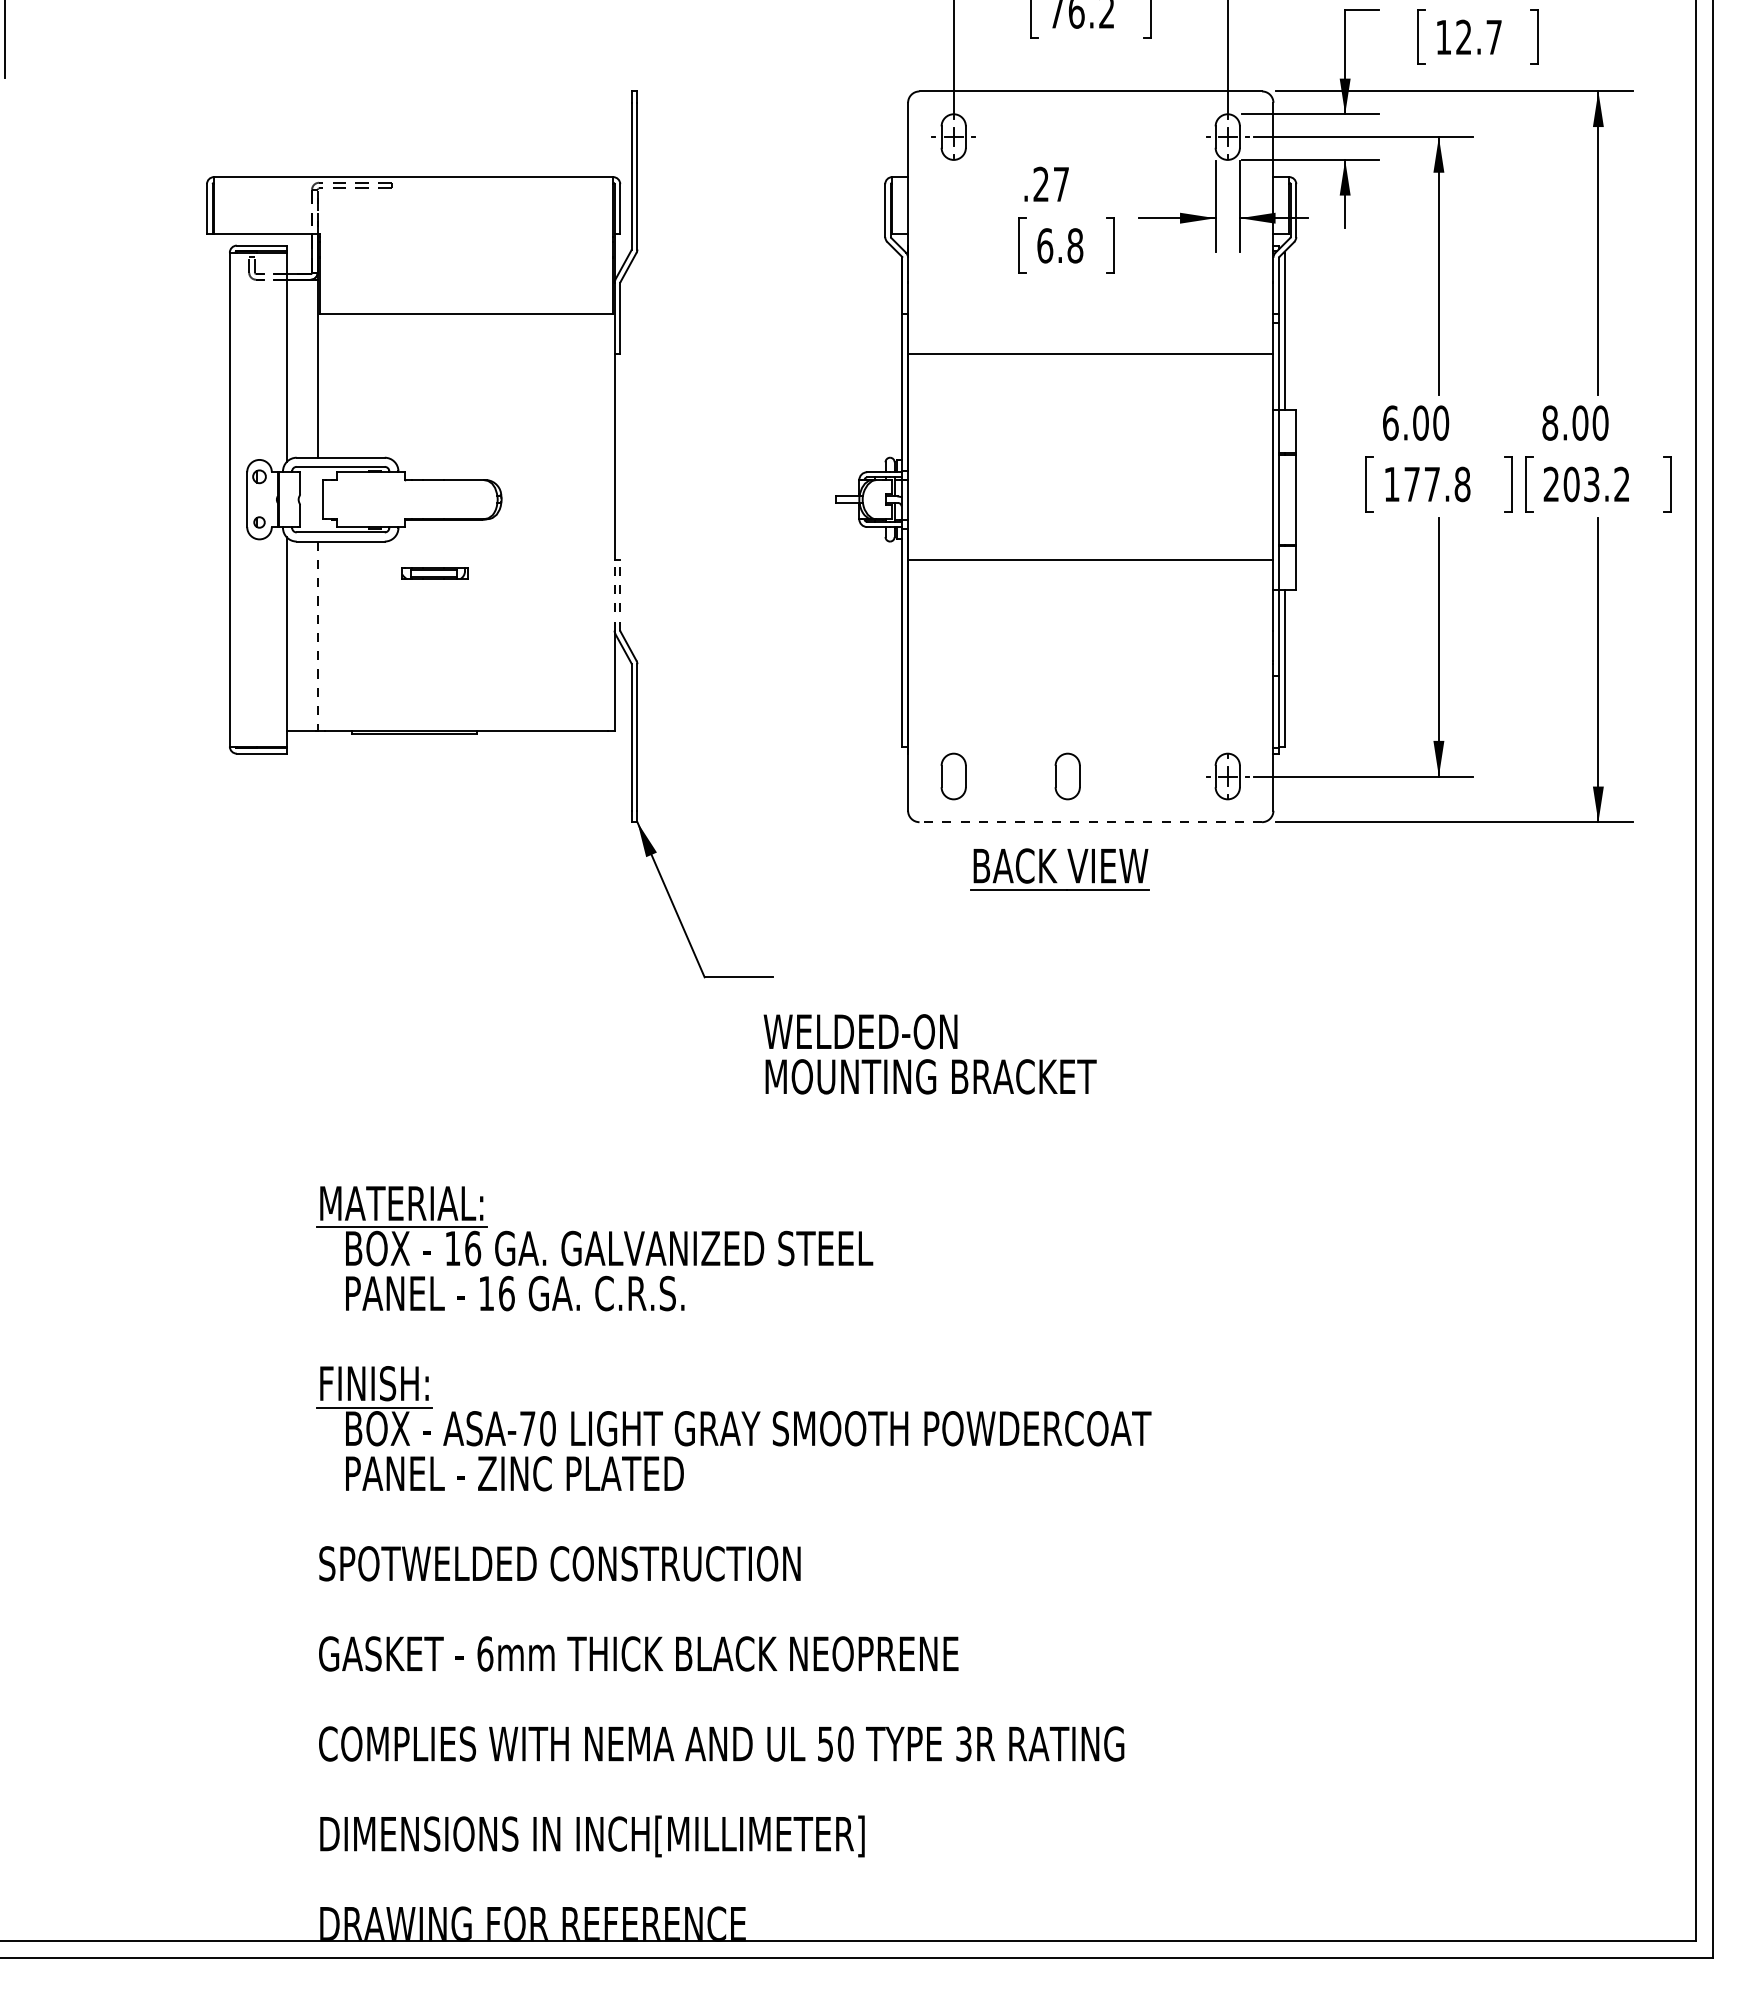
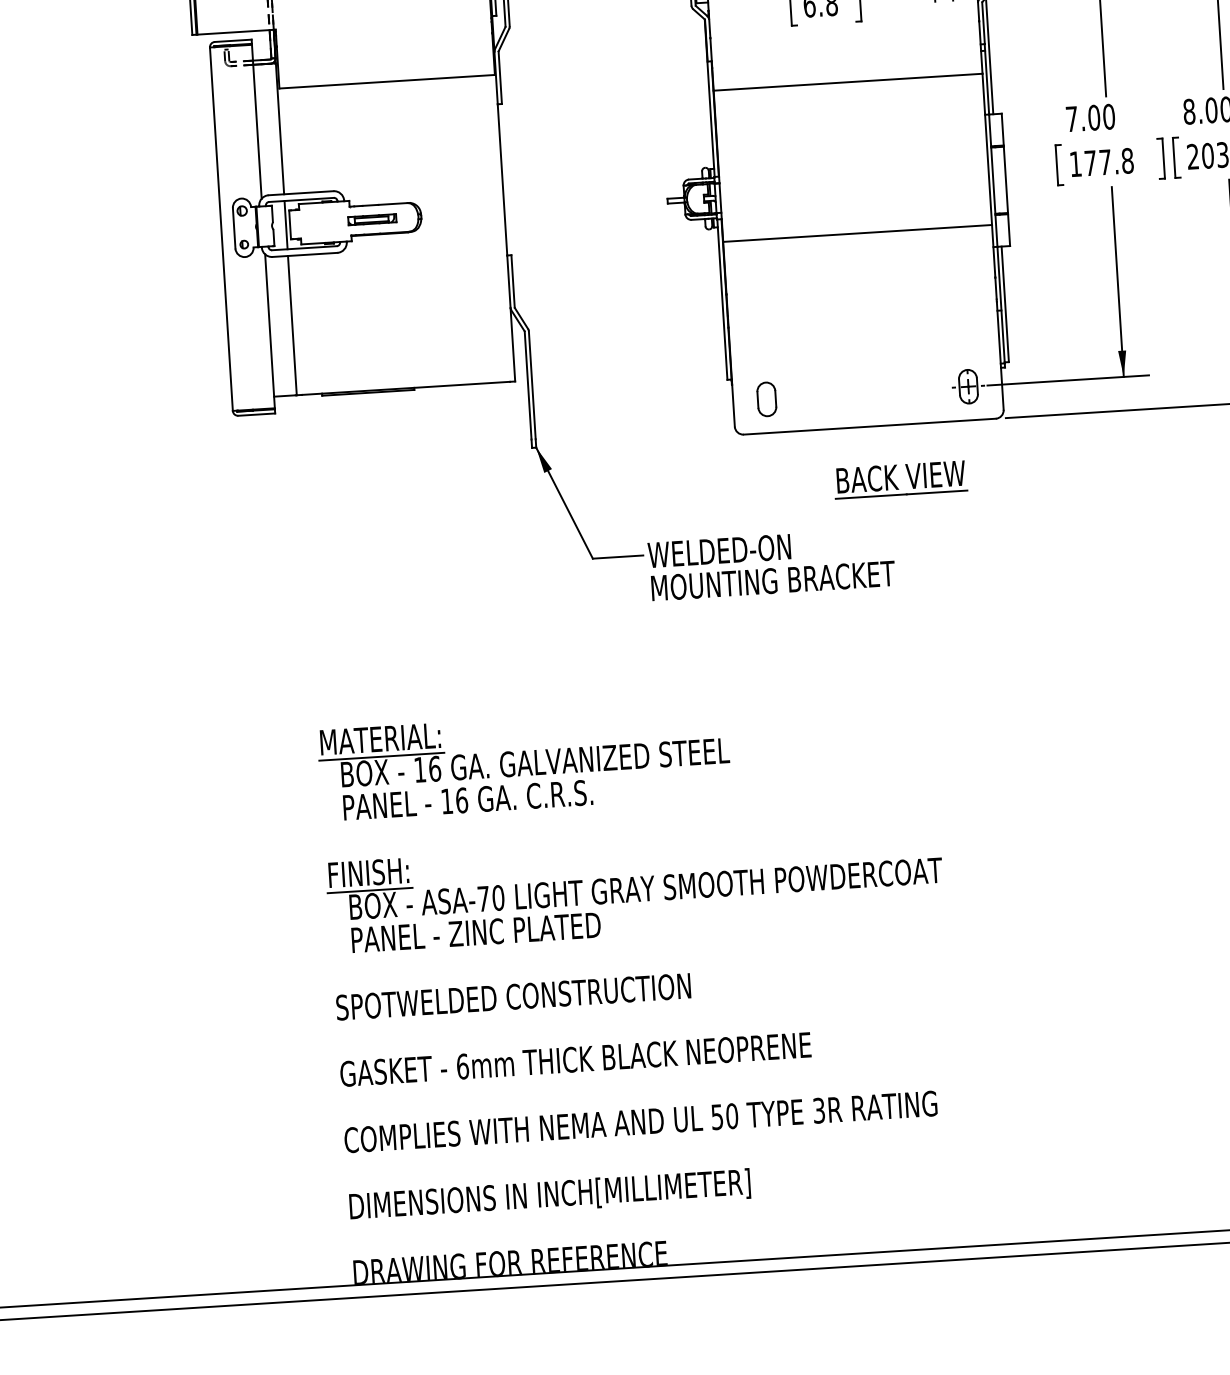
text: (1390, 422) -> (1071, 118), 6.00 -> 7.00
line: (317, 499) -> (285, 225), added
part: (434, 573) -> (371, 219), moved
line: (614, 595) -> (508, 281), dashed -> solid
line: (620, 595) -> (513, 281), dashed -> solid
line: (317, 636) -> (292, 325), dashed -> solid
part: (1067, 776) -> (850, 394), removed
line: (1090, 822) -> (869, 426), dashed -> solid
part: (1051, 873) -> (894, 482), moved
text: (929, 1054) -> (771, 564), moved

